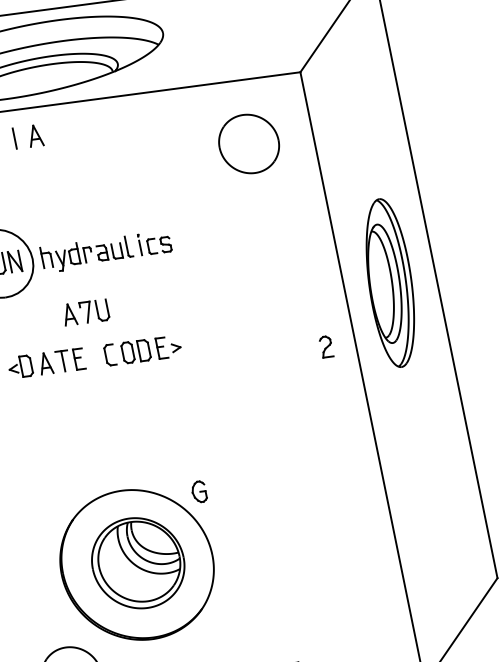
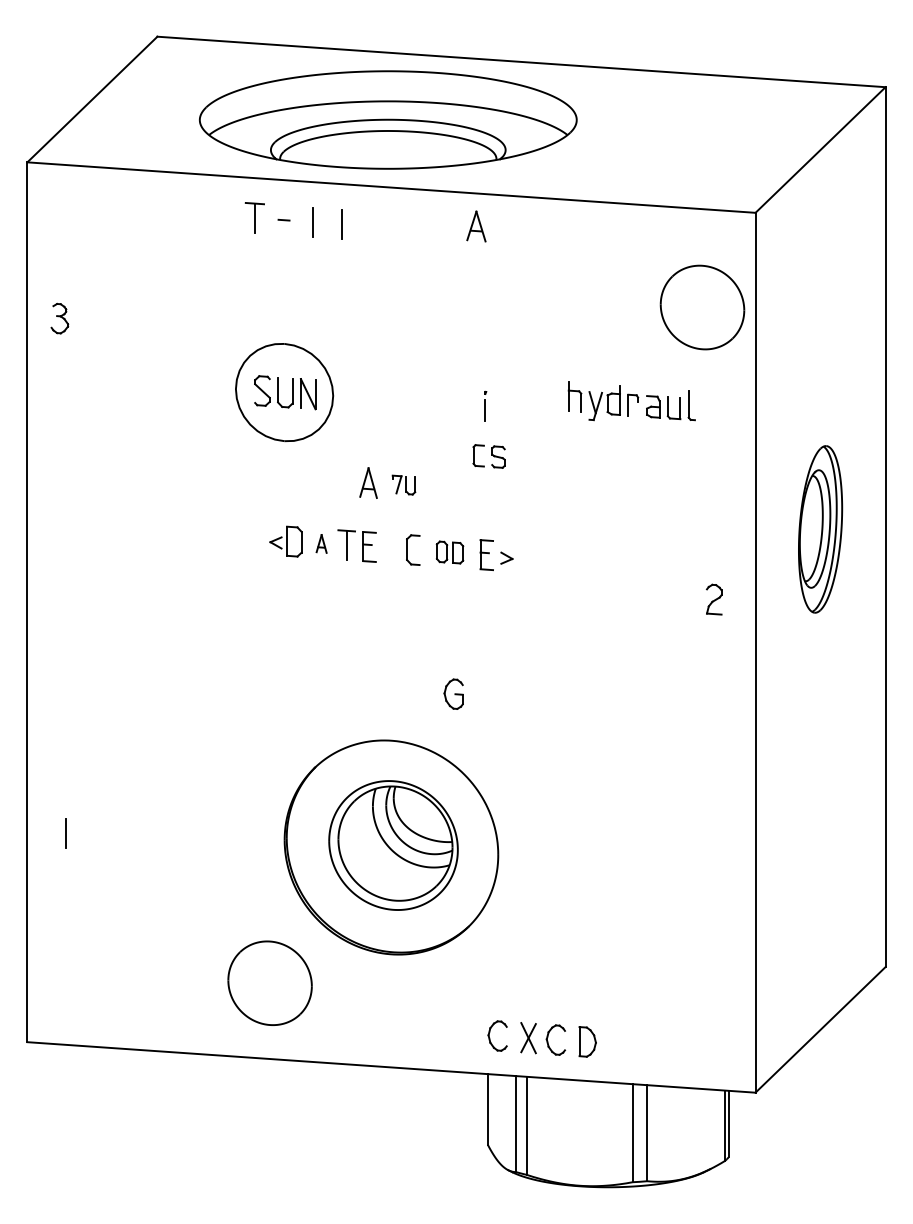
part: (35, 136) -> (476, 226), moved
part: (249, 143) -> (702, 307), moved
part: (159, 245) -> (488, 456), moved
part: (86, 252) -> (631, 401), moved
part: (390, 283) -> (820, 529), size x0.7
part: (94, 310) -> (403, 484), size x0.6
part: (135, 351) -> (449, 552), size x0.7
part: (45, 363) -> (321, 543), size x0.6
part: (198, 491) -> (453, 693), moved

